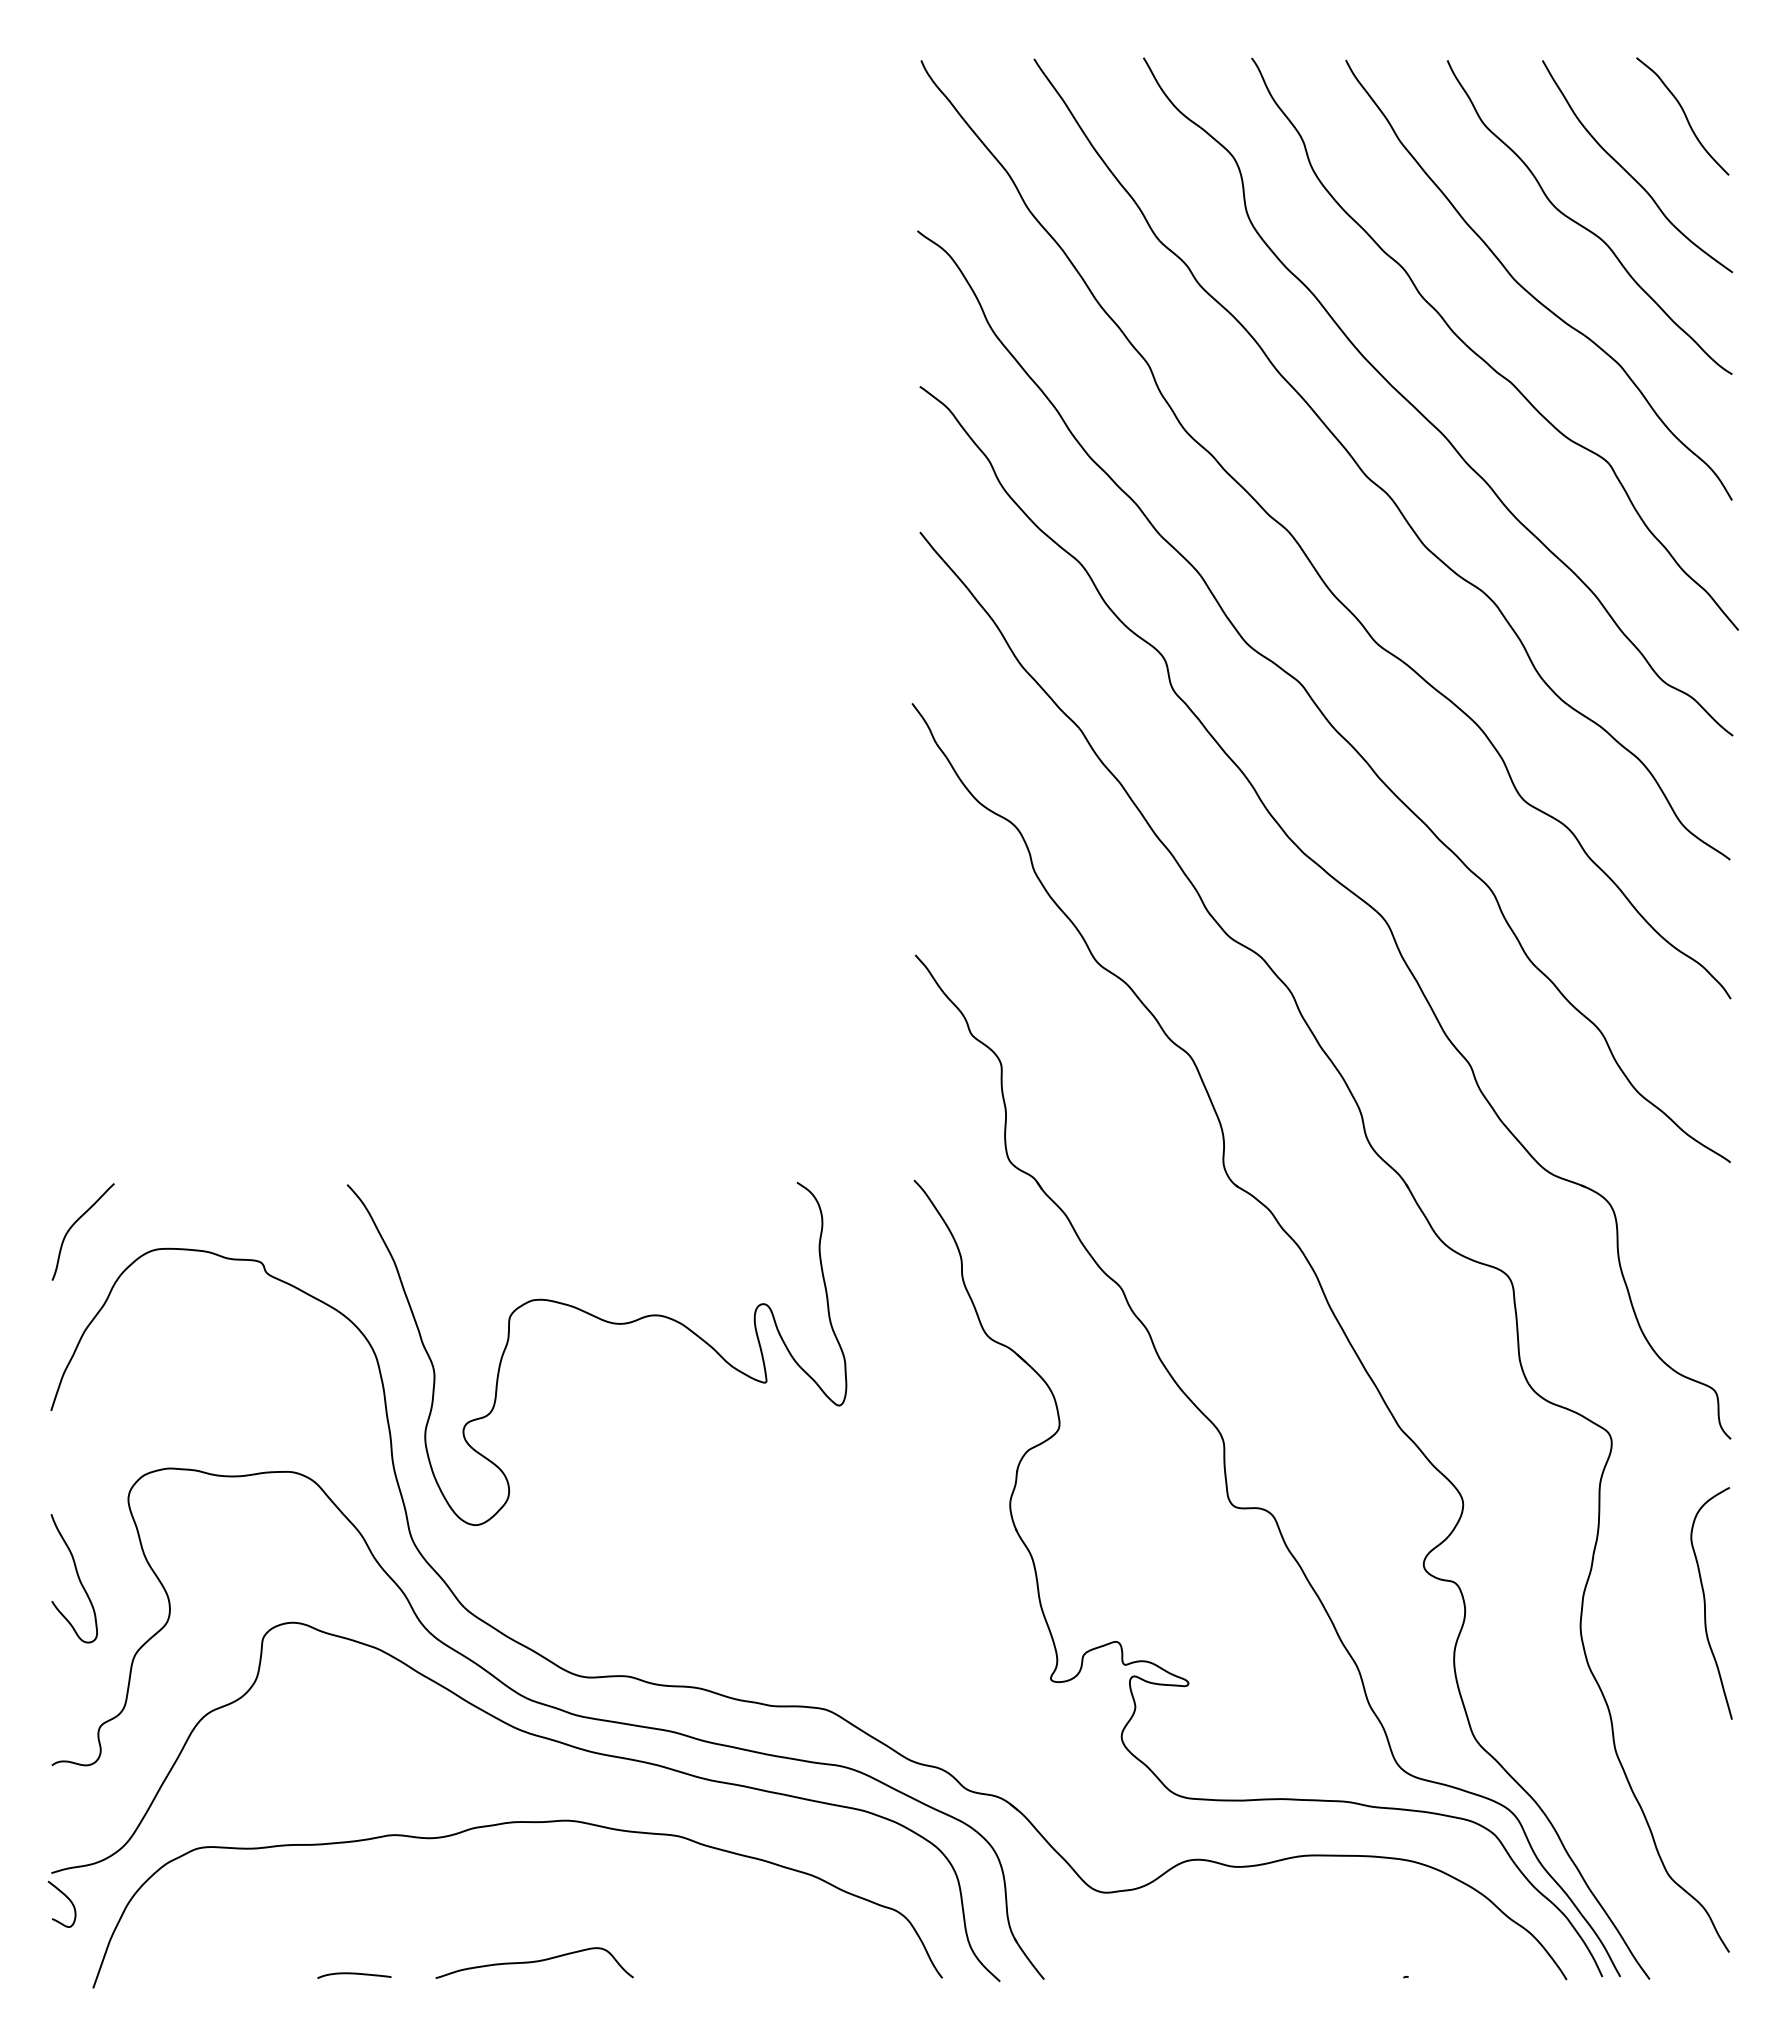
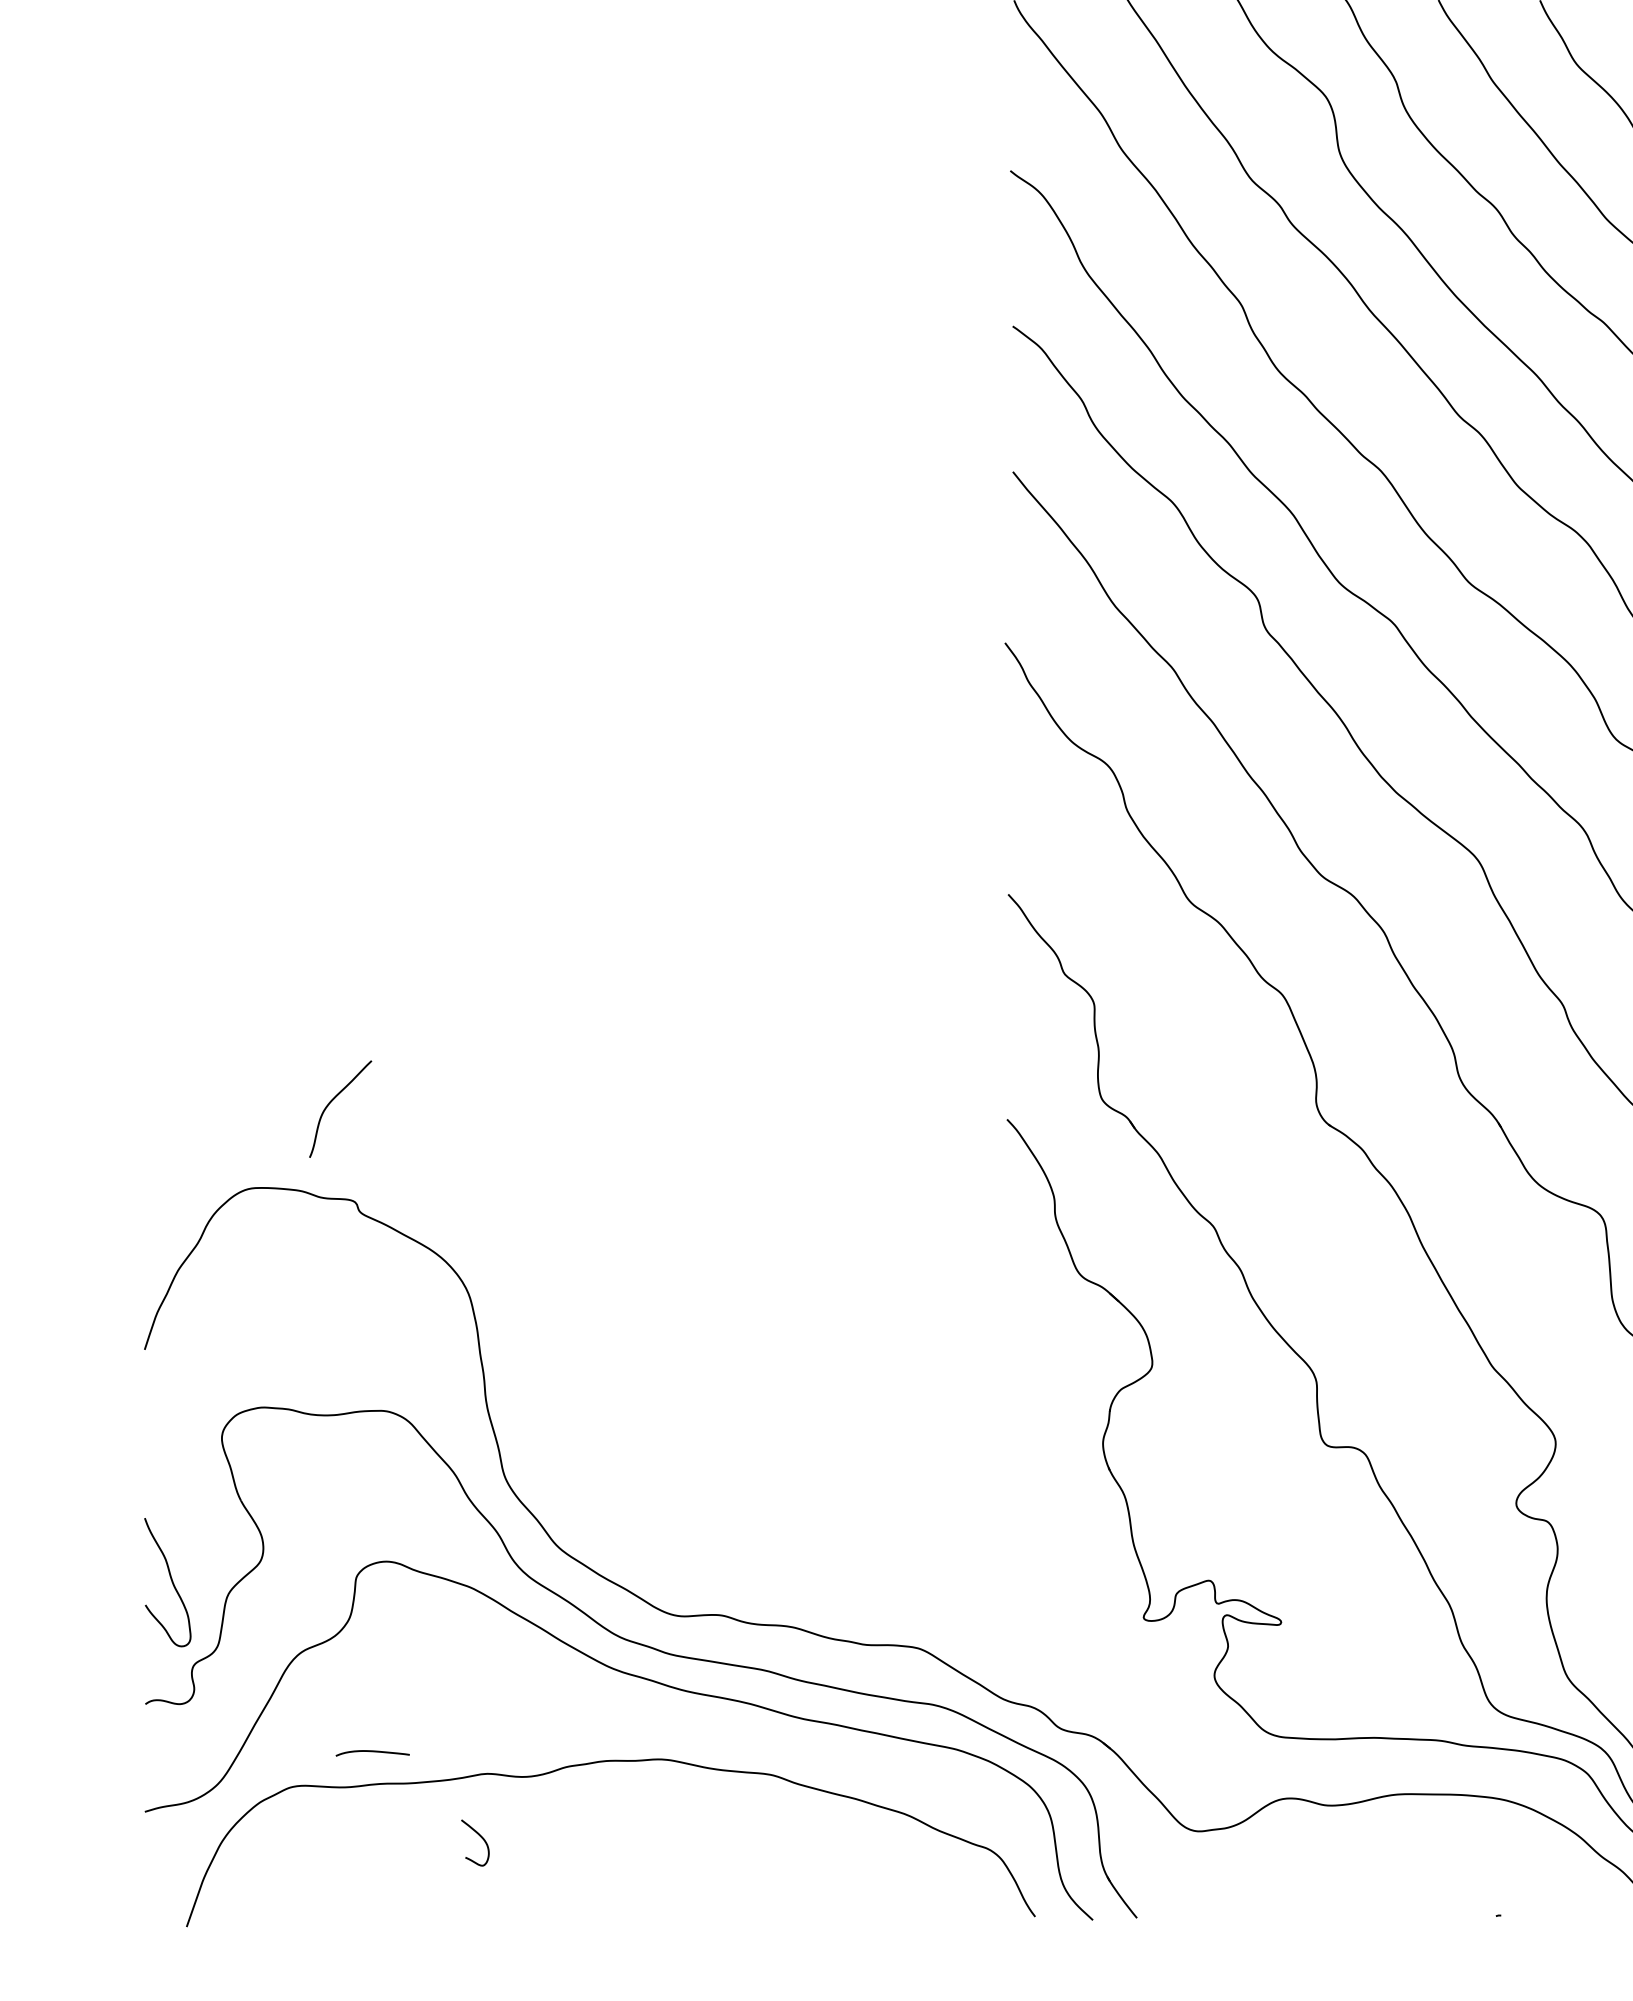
curve: (75, 1223) -> (332, 1100), moved
curve: (605, 1322) -> (698, 1261), removed
curve: (77, 1577) -> (171, 1581), moved
curve: (66, 1897) -> (479, 1836), moved
curve: (534, 1962) -> (627, 1901), removed
curve: (354, 1974) -> (372, 1752), moved

